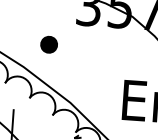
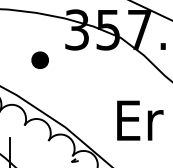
part: (48, 43) -> (39, 59), moved

